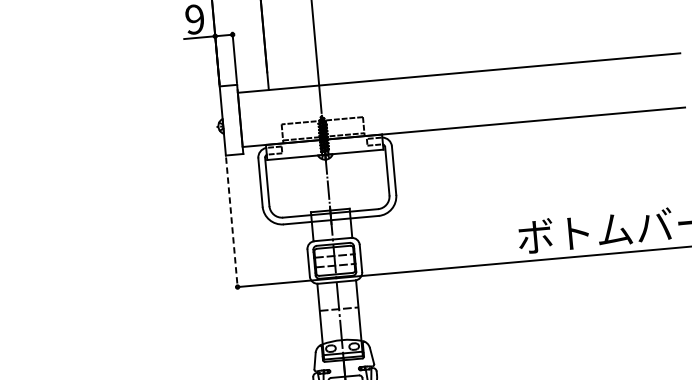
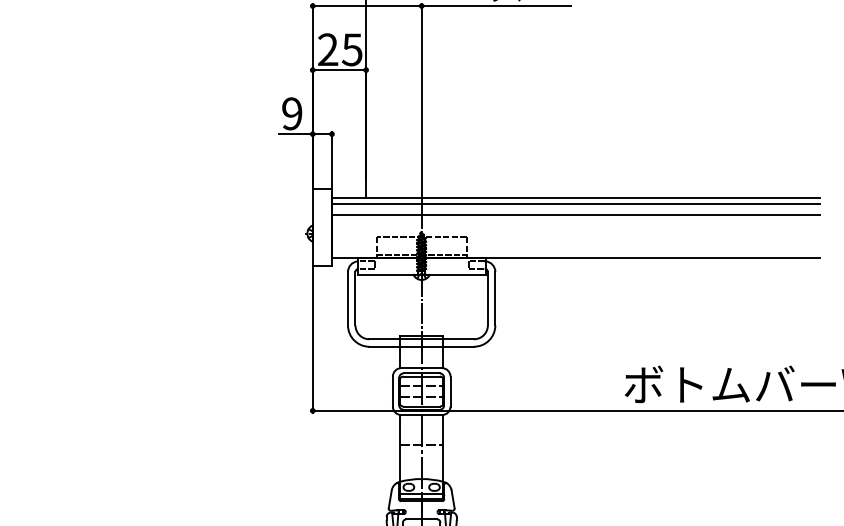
line: (459, 78) -> (575, 204), added
line: (459, 87) -> (575, 214), added
line: (231, 223) -> (312, 340), dashed -> solid

